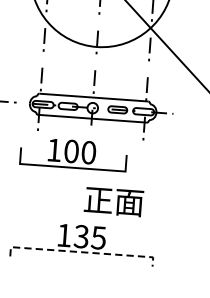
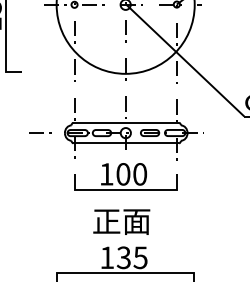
part: (73, 153) -> (125, 176), moved
text: (113, 201) -> (121, 221), moved
line: (82, 251) -> (125, 272), dashed -> solid

